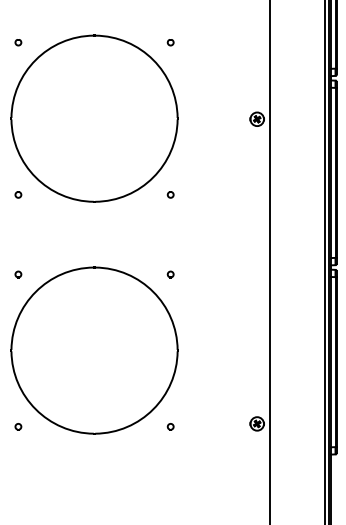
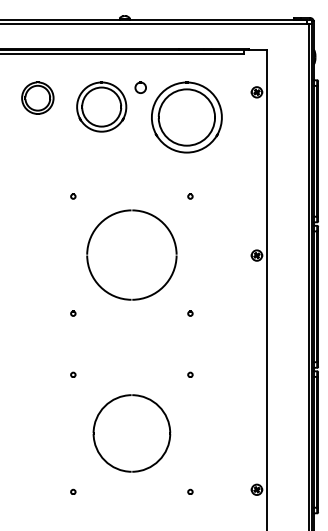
part: (94, 117) -> (131, 254), size x0.7
part: (94, 350) -> (131, 433), size x0.6

